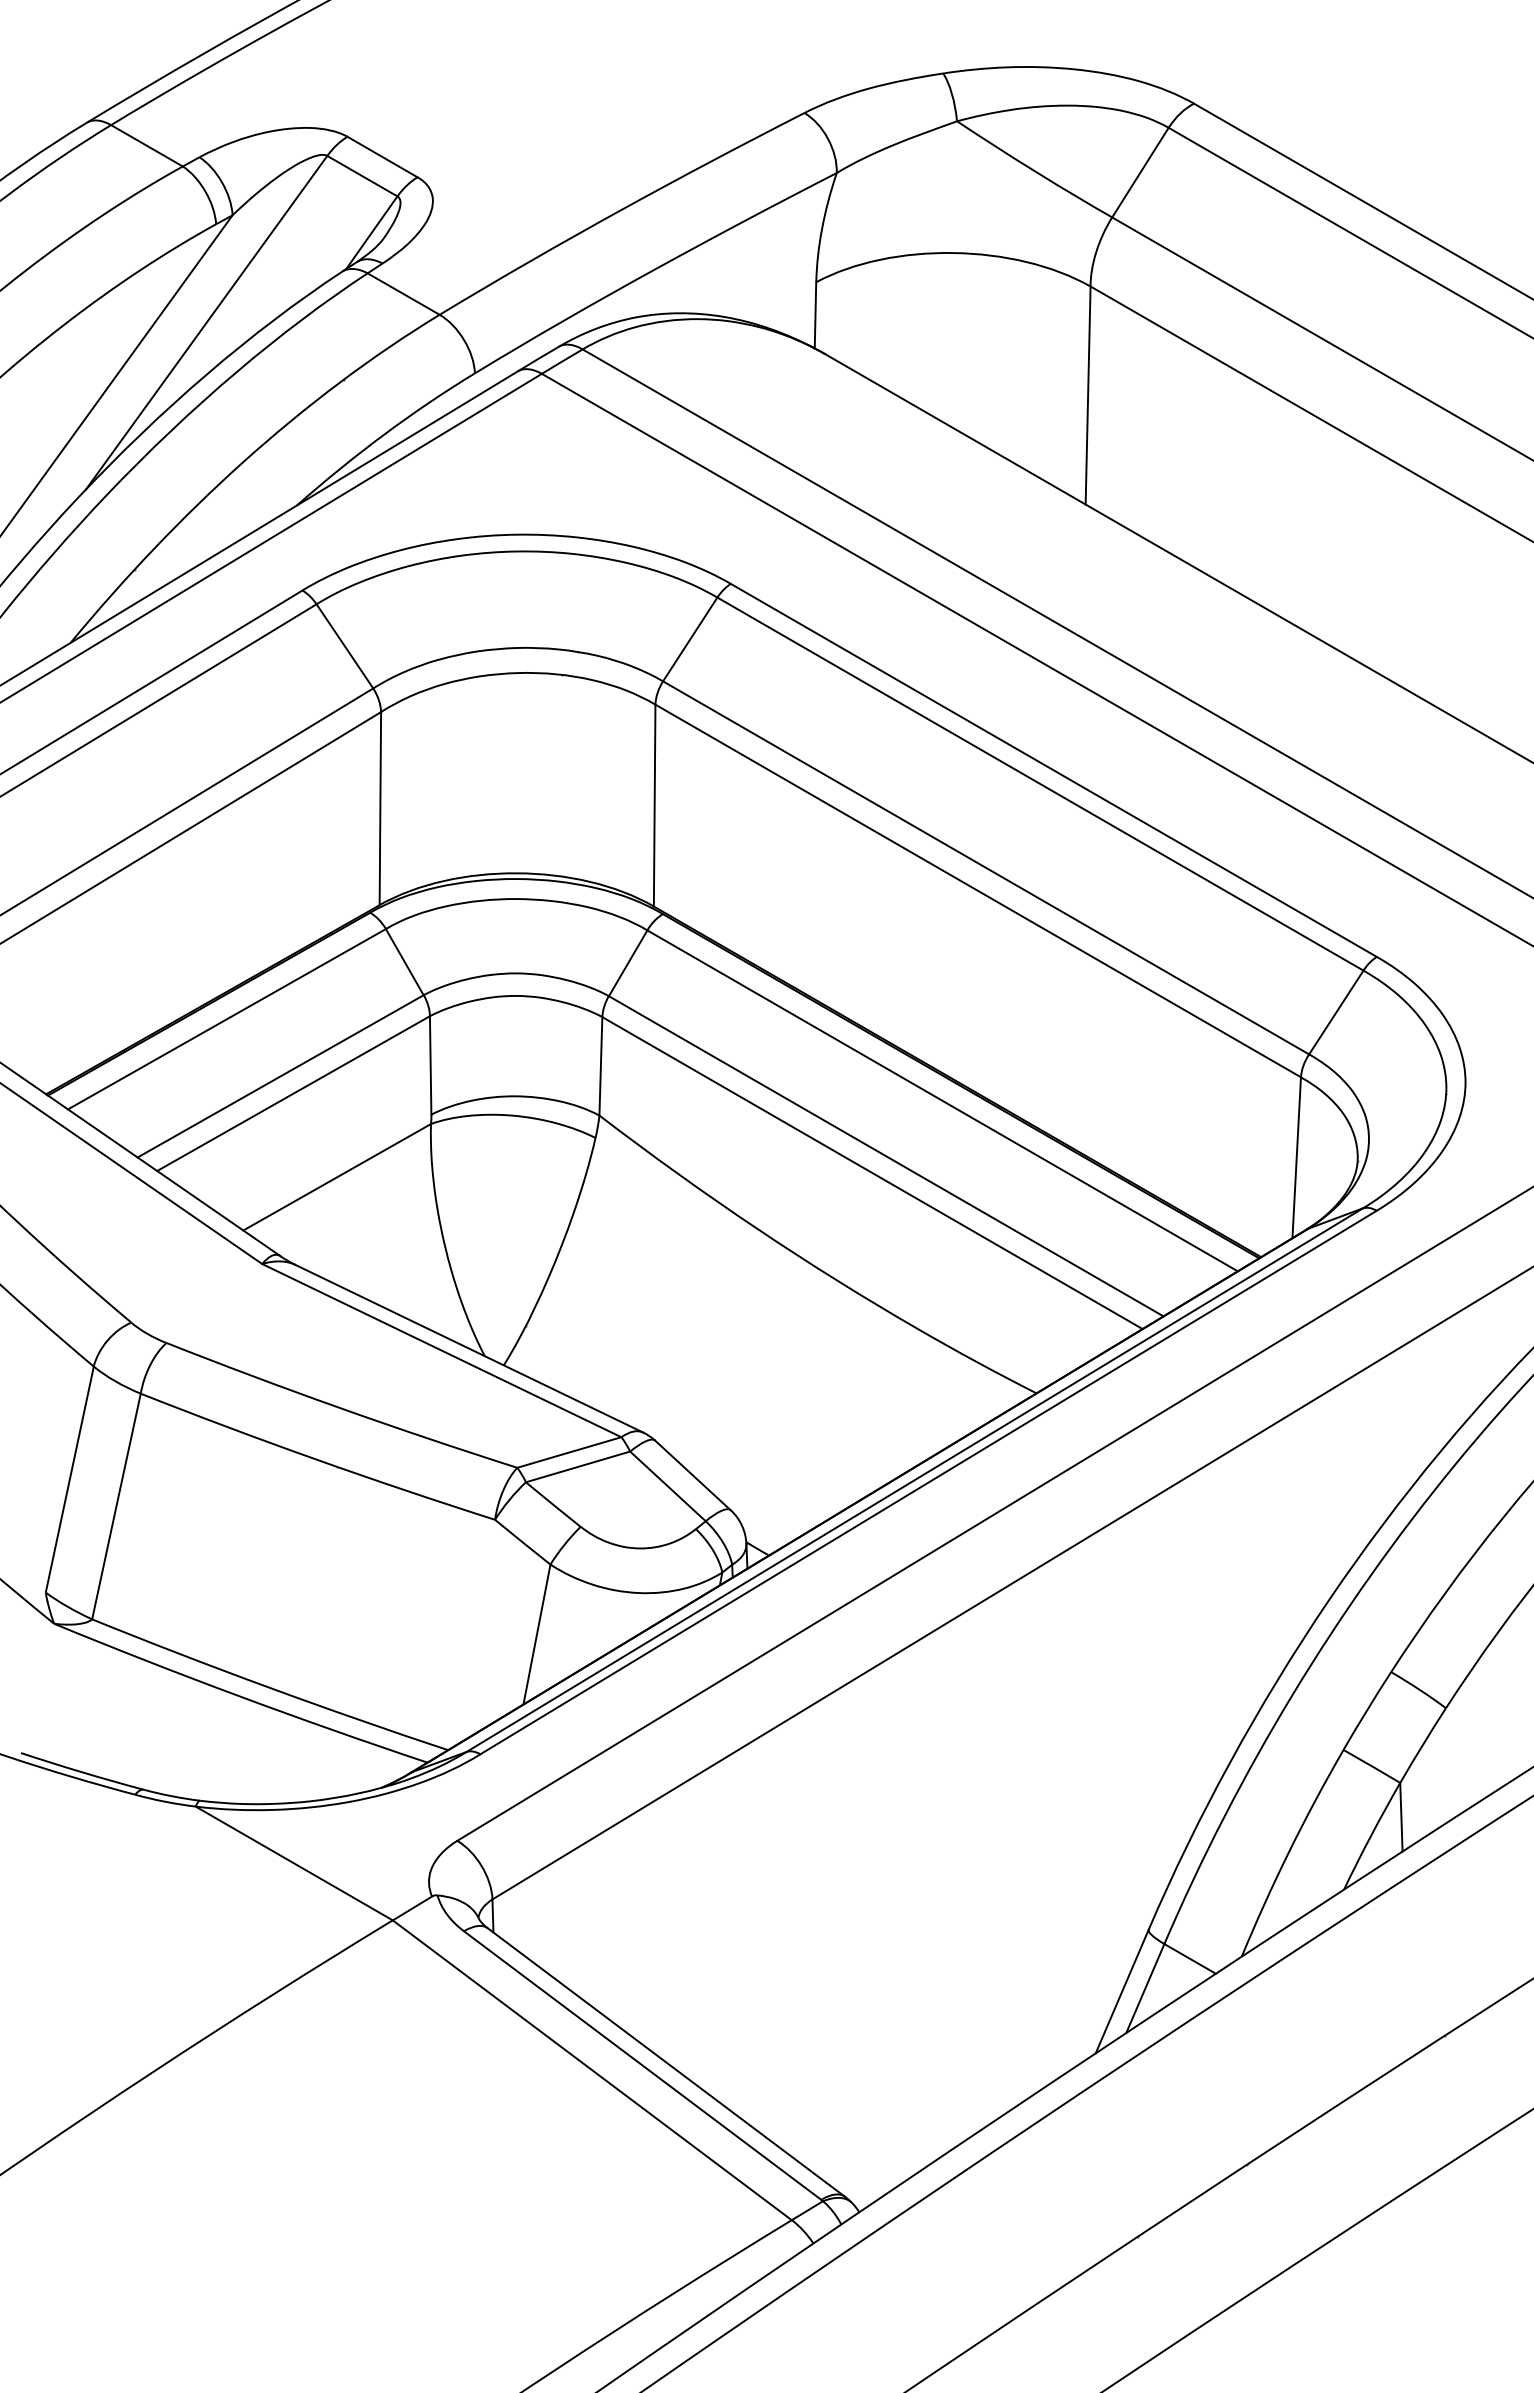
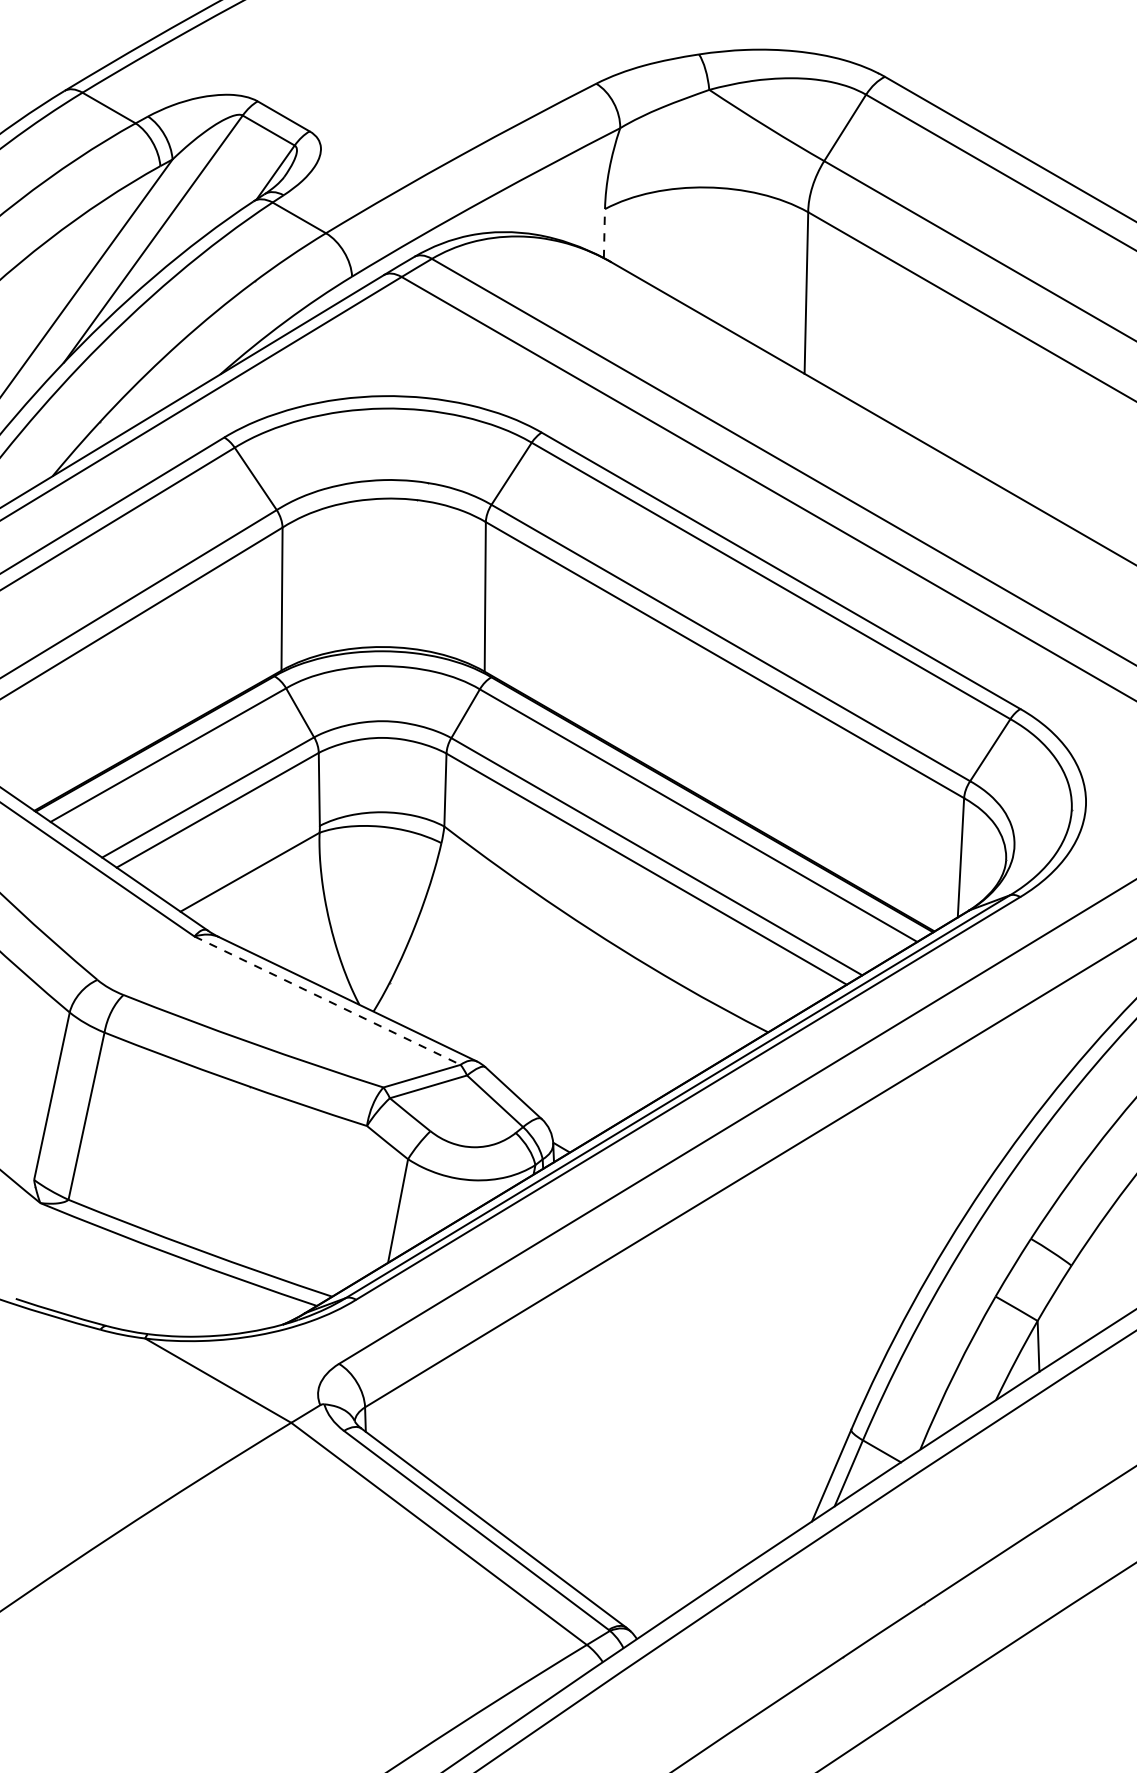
line: (815, 314) -> (604, 233), solid -> dashed
line: (442, 1350) -> (328, 1000), solid -> dashed

